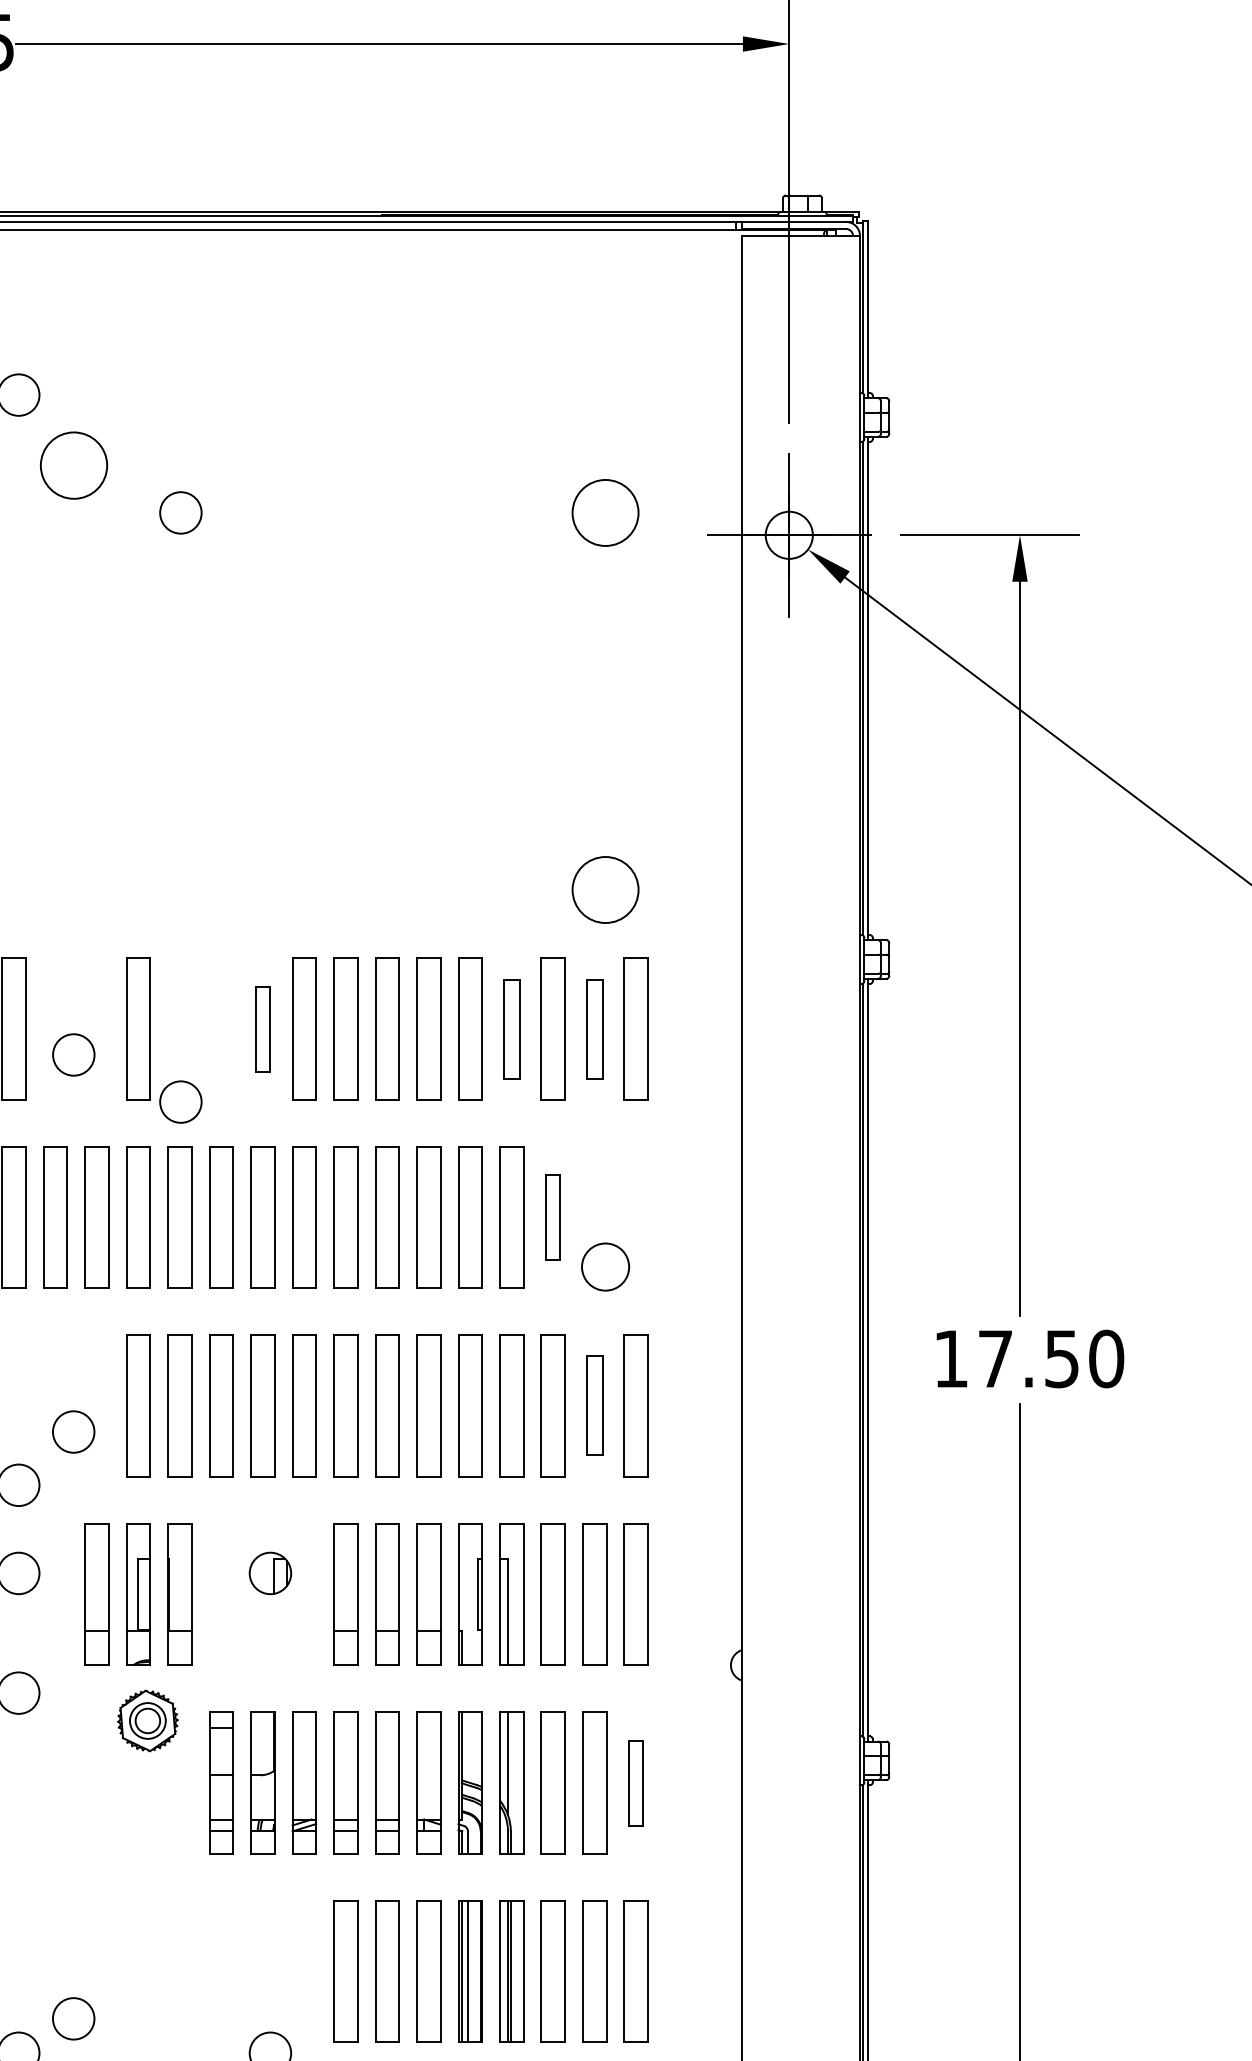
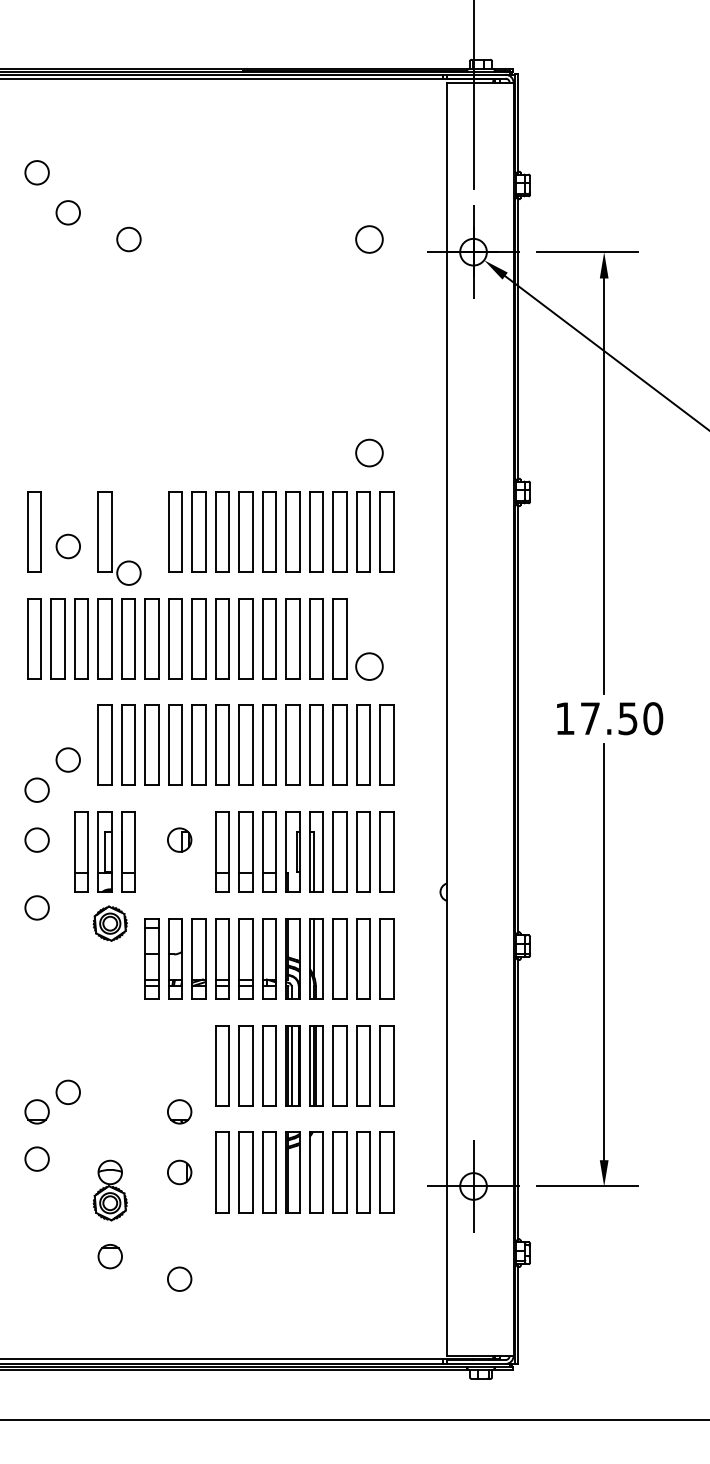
circle: (72, 465) -> (67, 212), size x0.62
circle: (605, 512) -> (369, 239), size x0.71
circle: (605, 888) -> (369, 452), size x0.71
part: (263, 1028) -> (175, 531), size x1.67
part: (512, 1028) -> (316, 531), size x1.43
part: (595, 1028) -> (363, 531), size x1.43
part: (552, 1217) -> (339, 638), size x1.67
part: (595, 1404) -> (363, 744), size x1.43
part: (635, 1782) -> (386, 958), size x1.67

